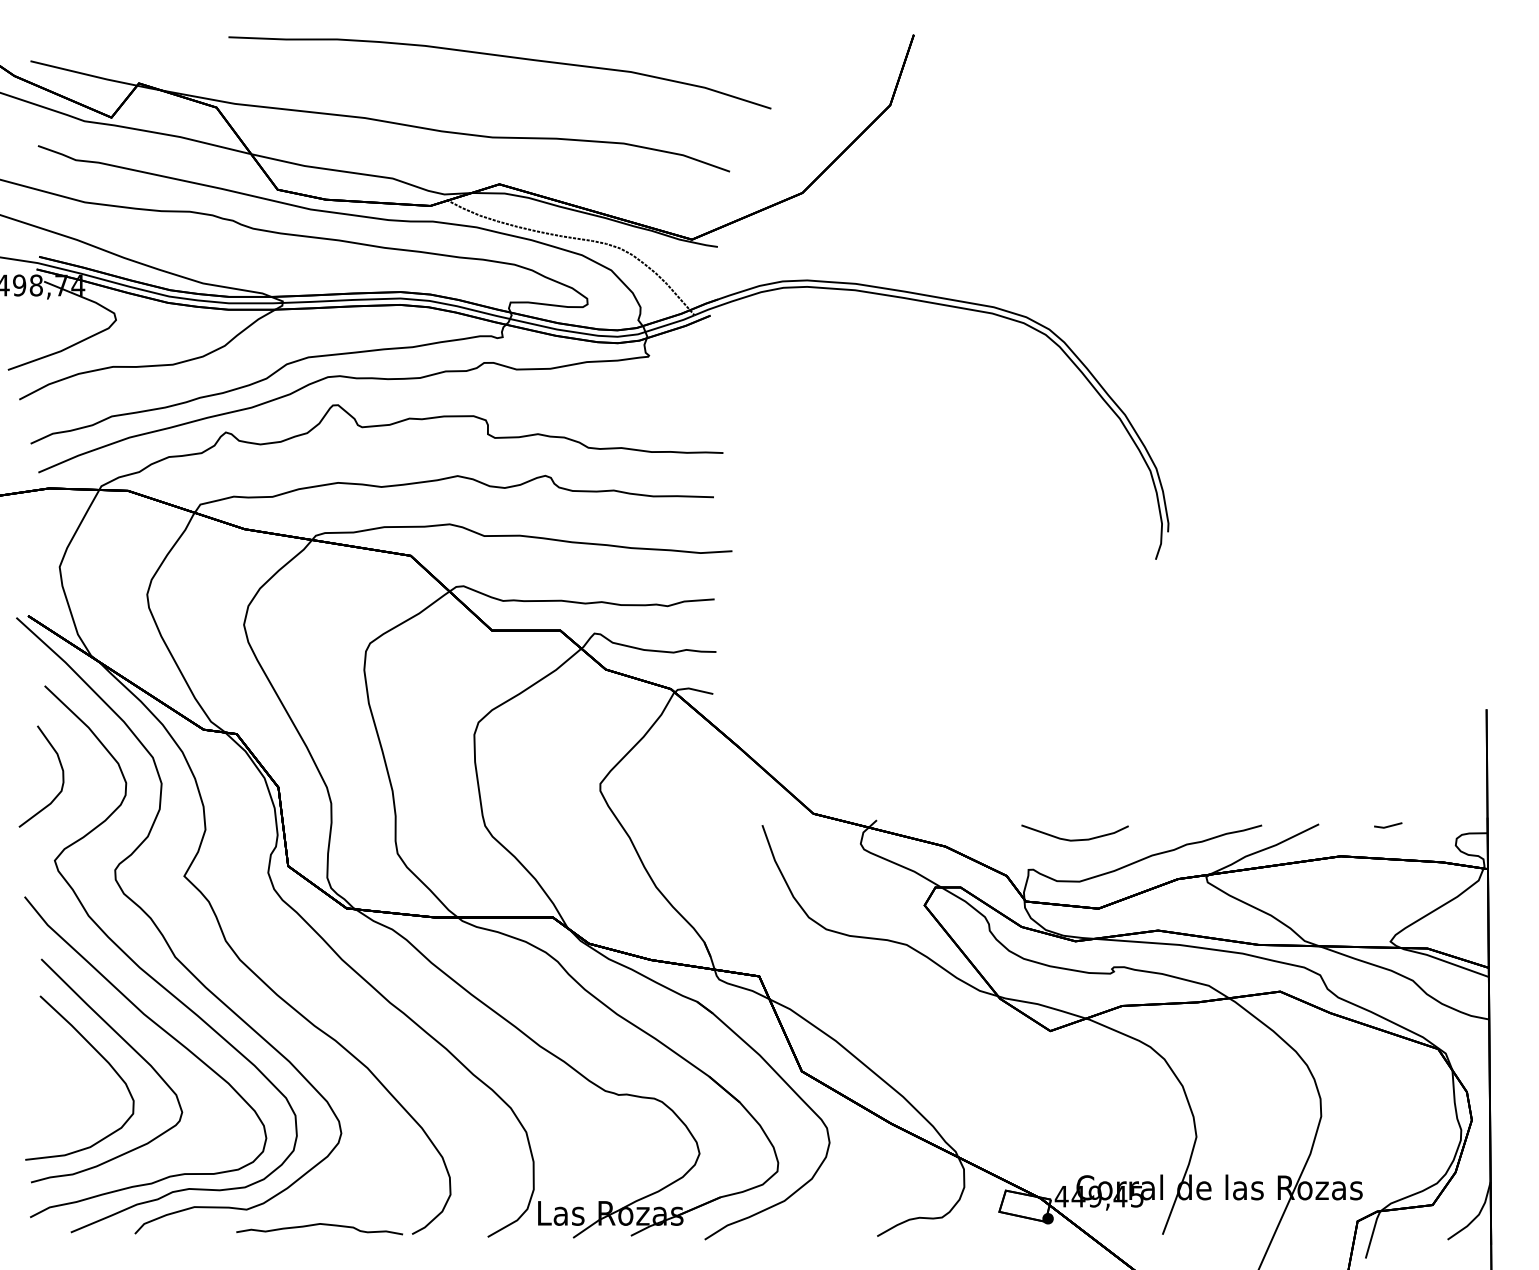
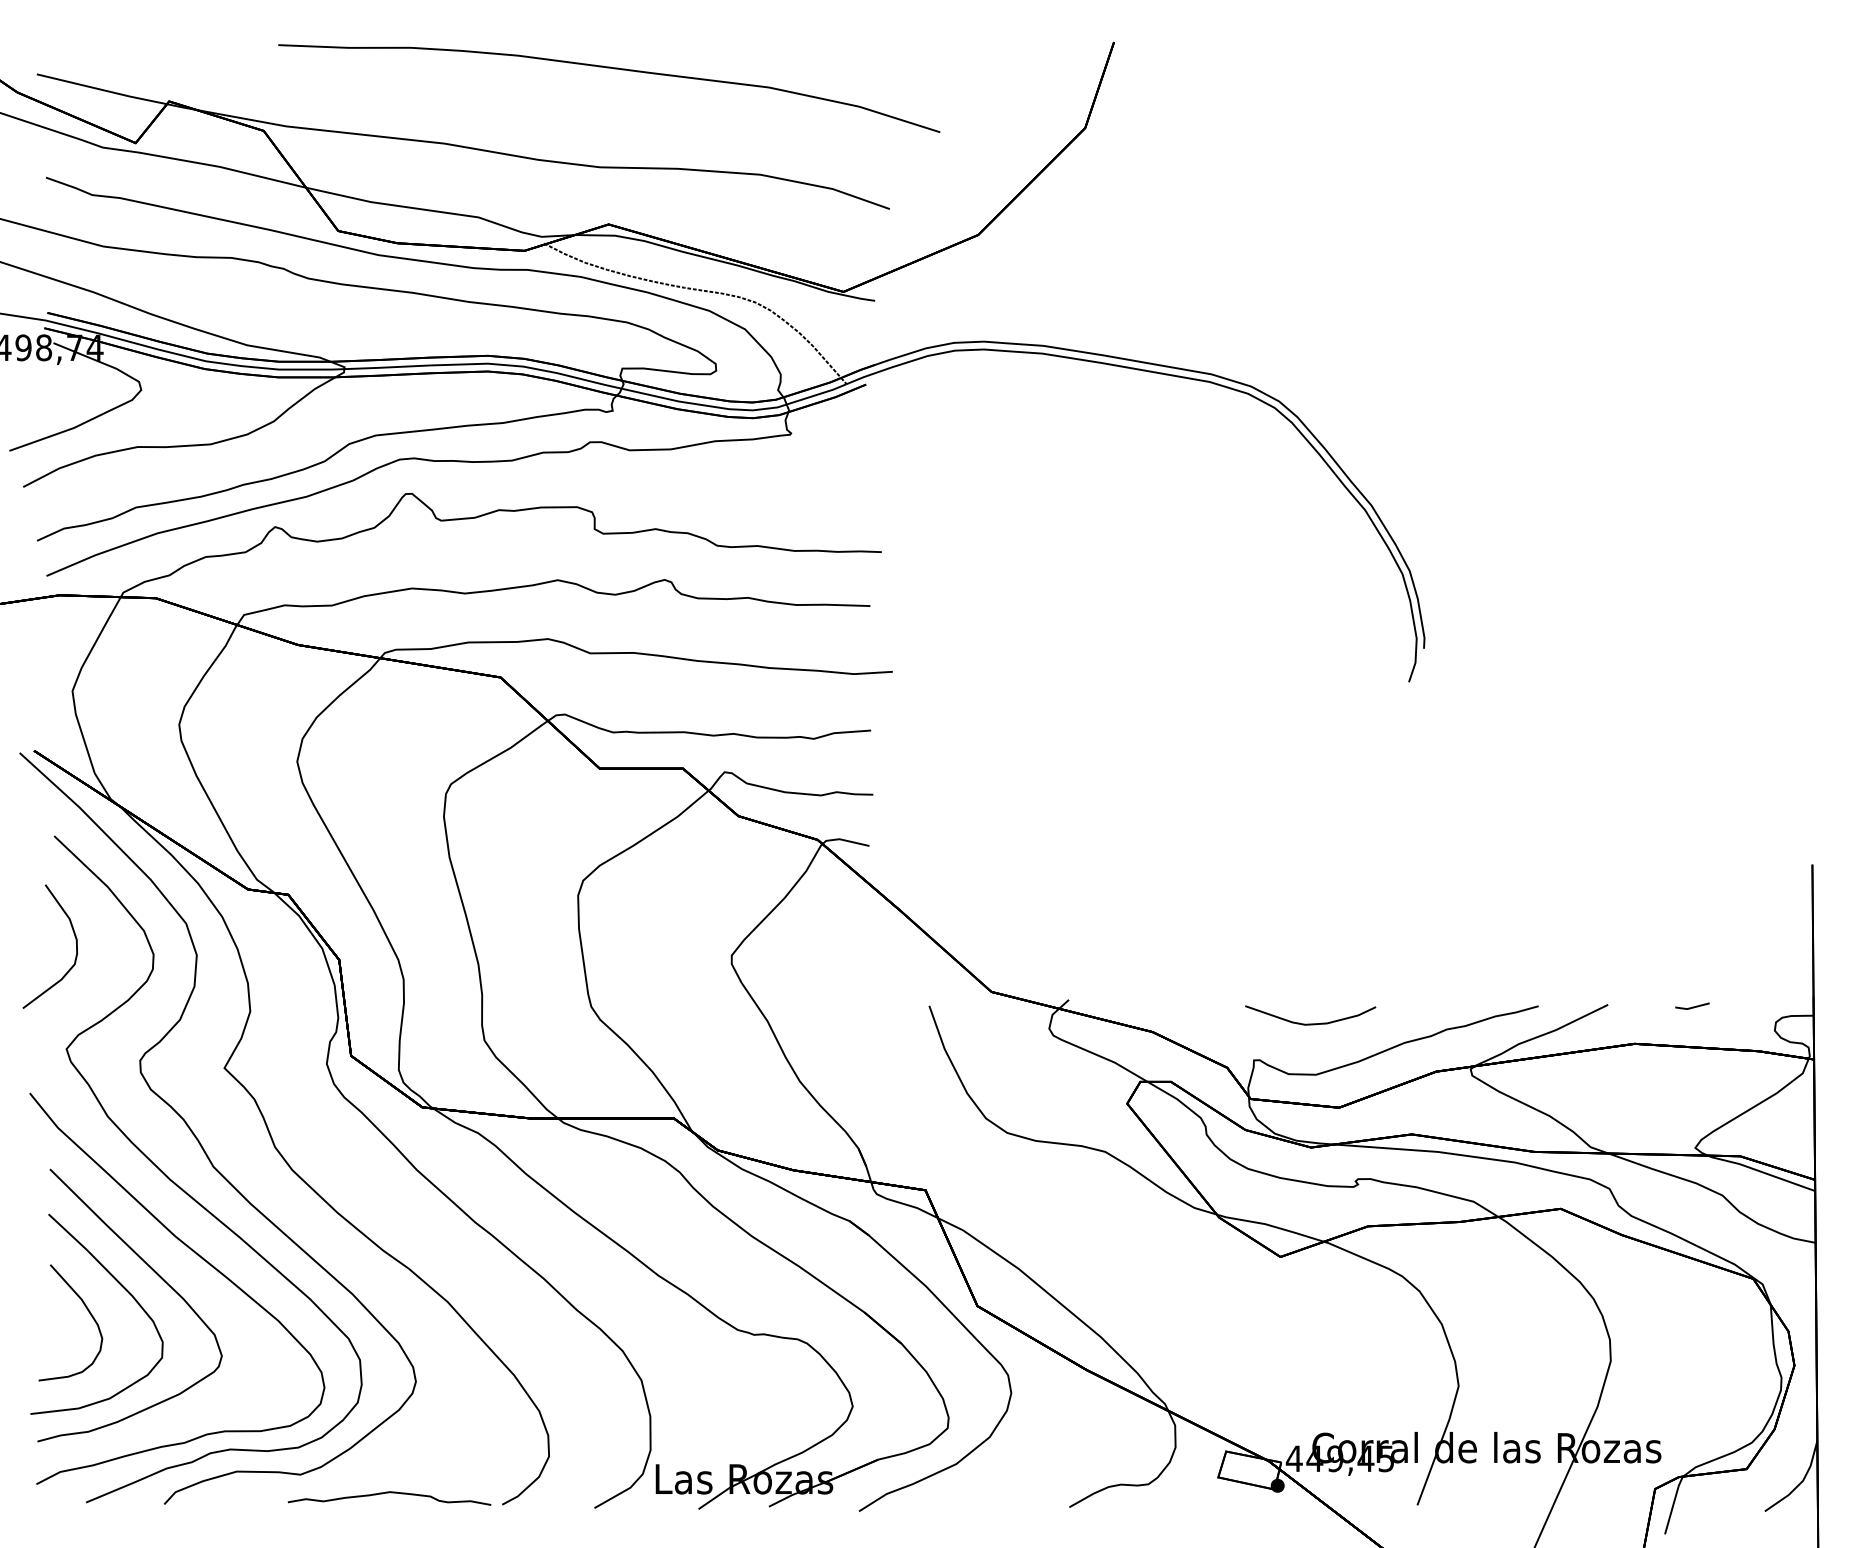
part: (72, 1076) -> (88, 1312), added

